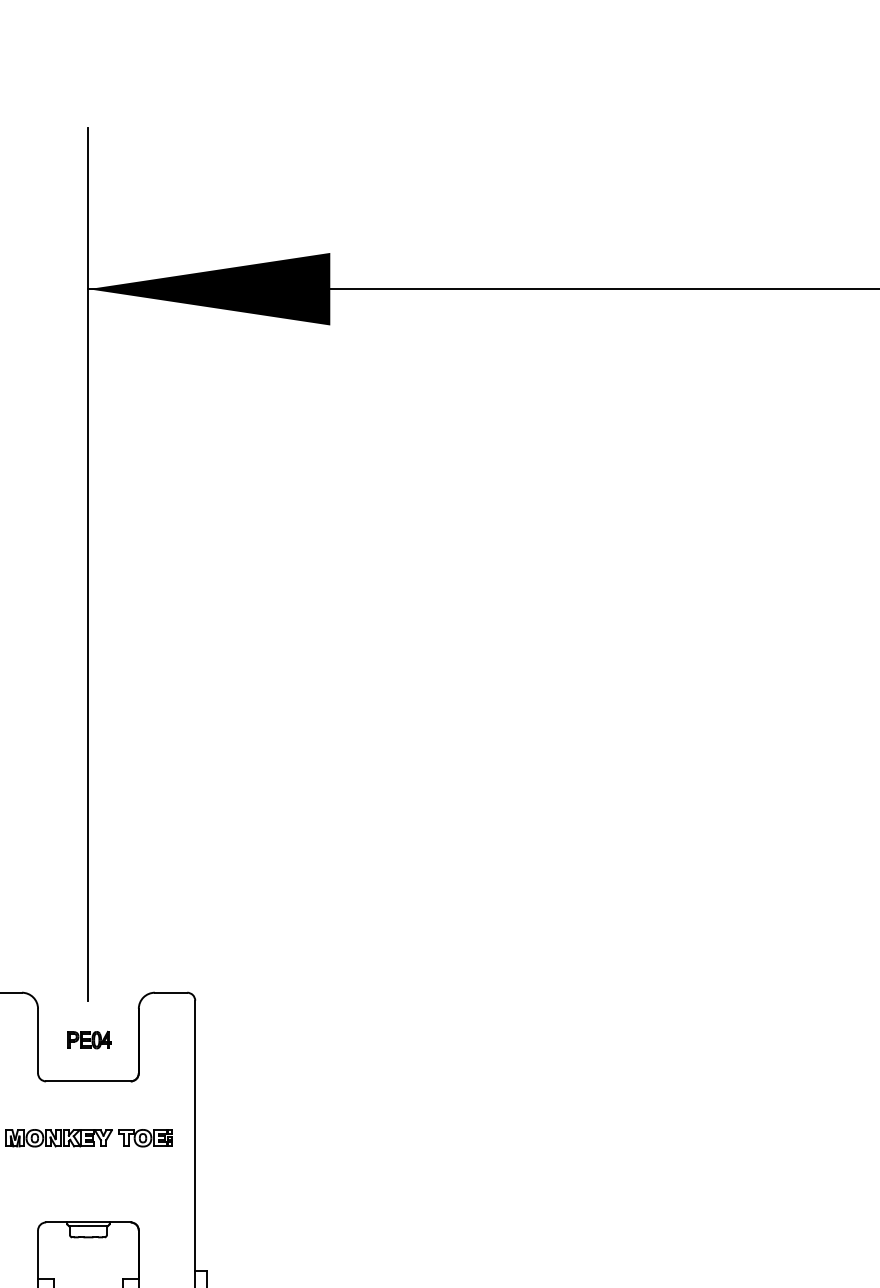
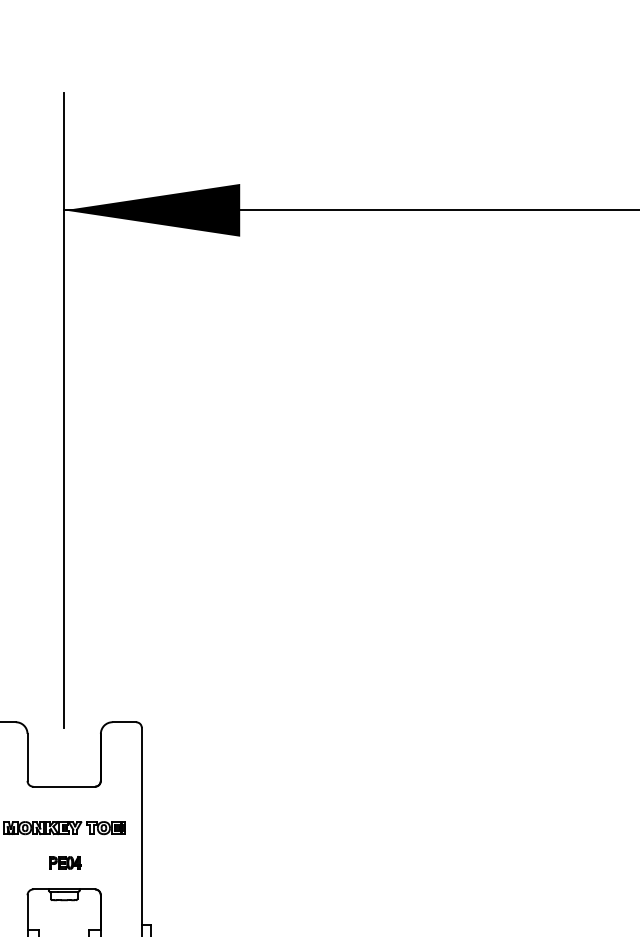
part: (89, 1039) -> (64, 862), moved

